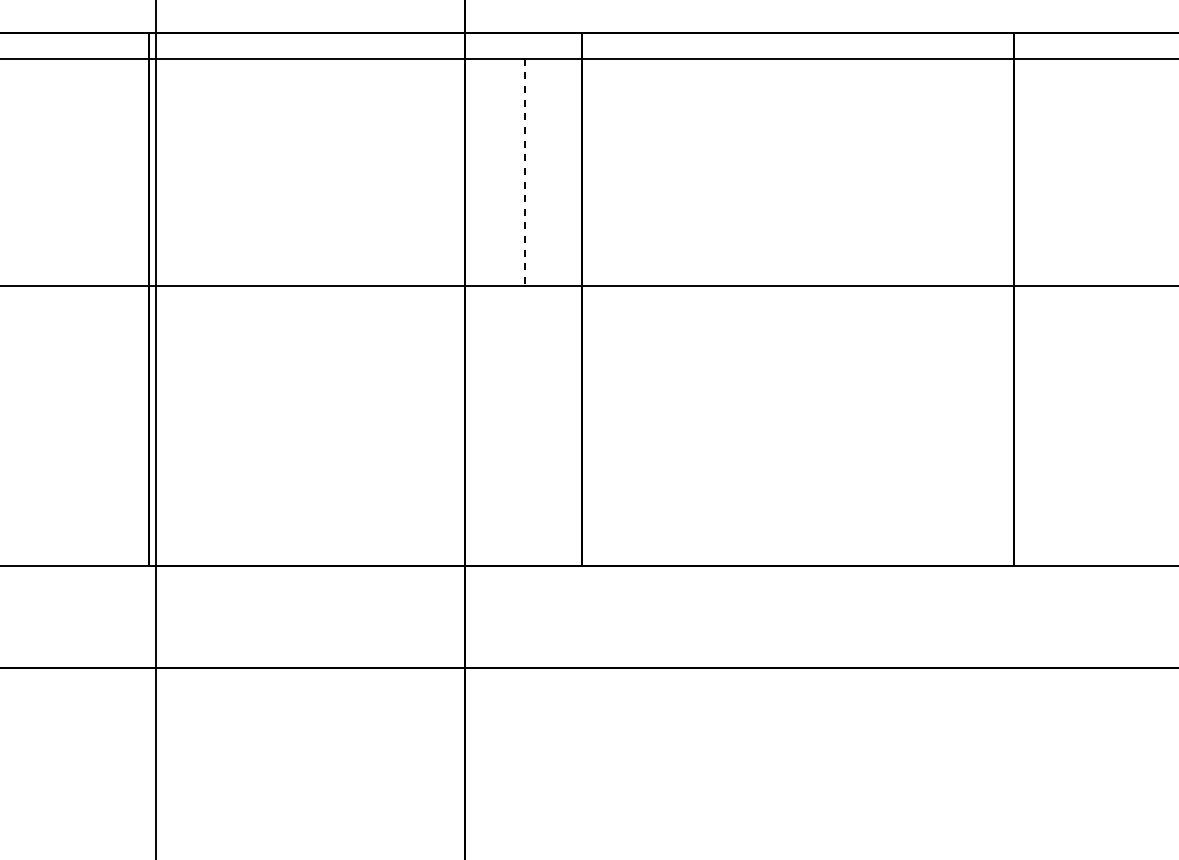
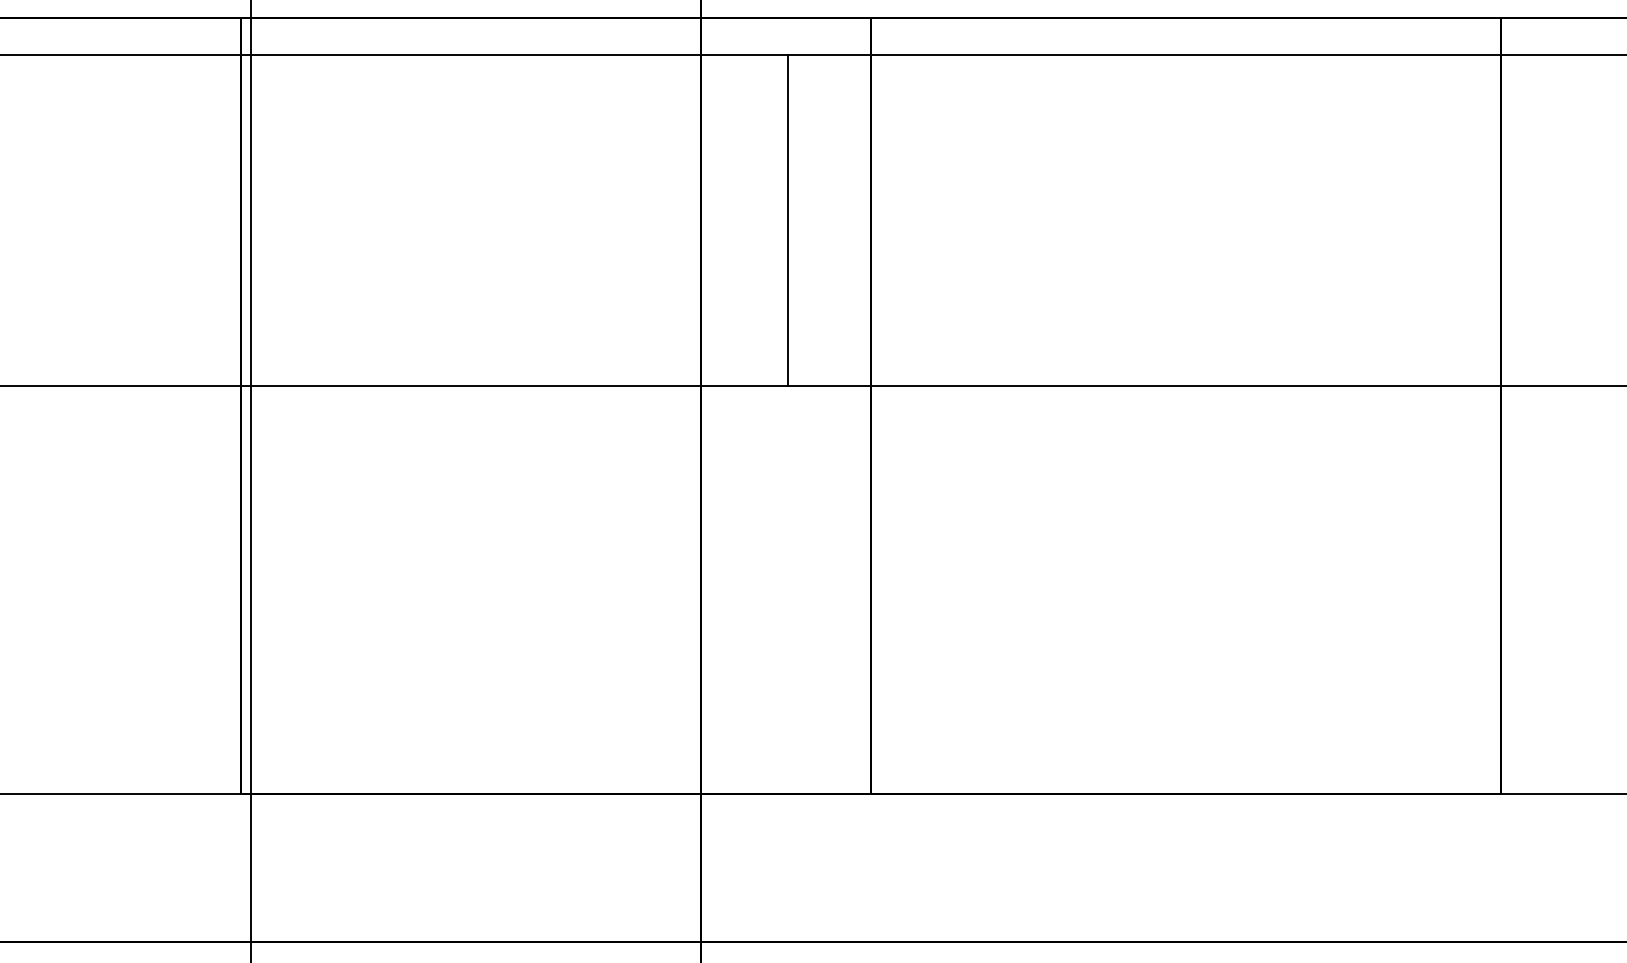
line: (524, 172) -> (787, 220), dashed -> solid

